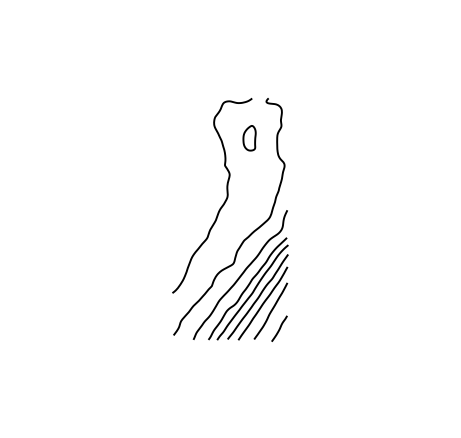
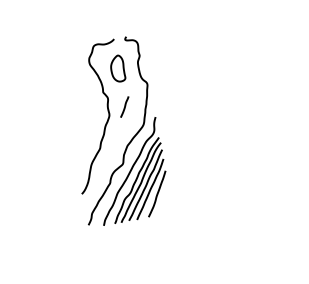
part: (249, 138) -> (117, 69), size x1.4
line: (279, 328) -> (124, 106), moved

